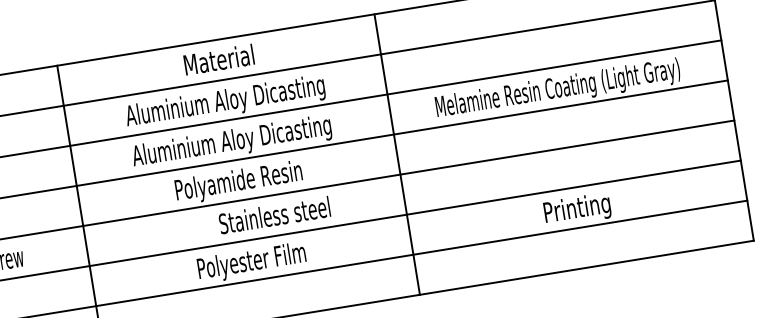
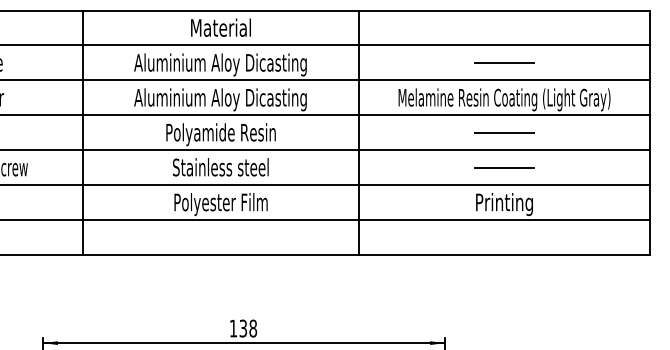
line: (551, 47) -> (504, 62), added
line: (564, 127) -> (504, 132), added
line: (570, 167) -> (504, 167), added
text: (274, 215) -> (220, 167), moved

